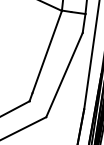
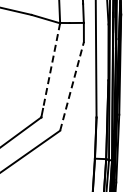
line: (47, 52) -> (51, 66), solid -> dashed
line: (64, 75) -> (72, 86), solid -> dashed

